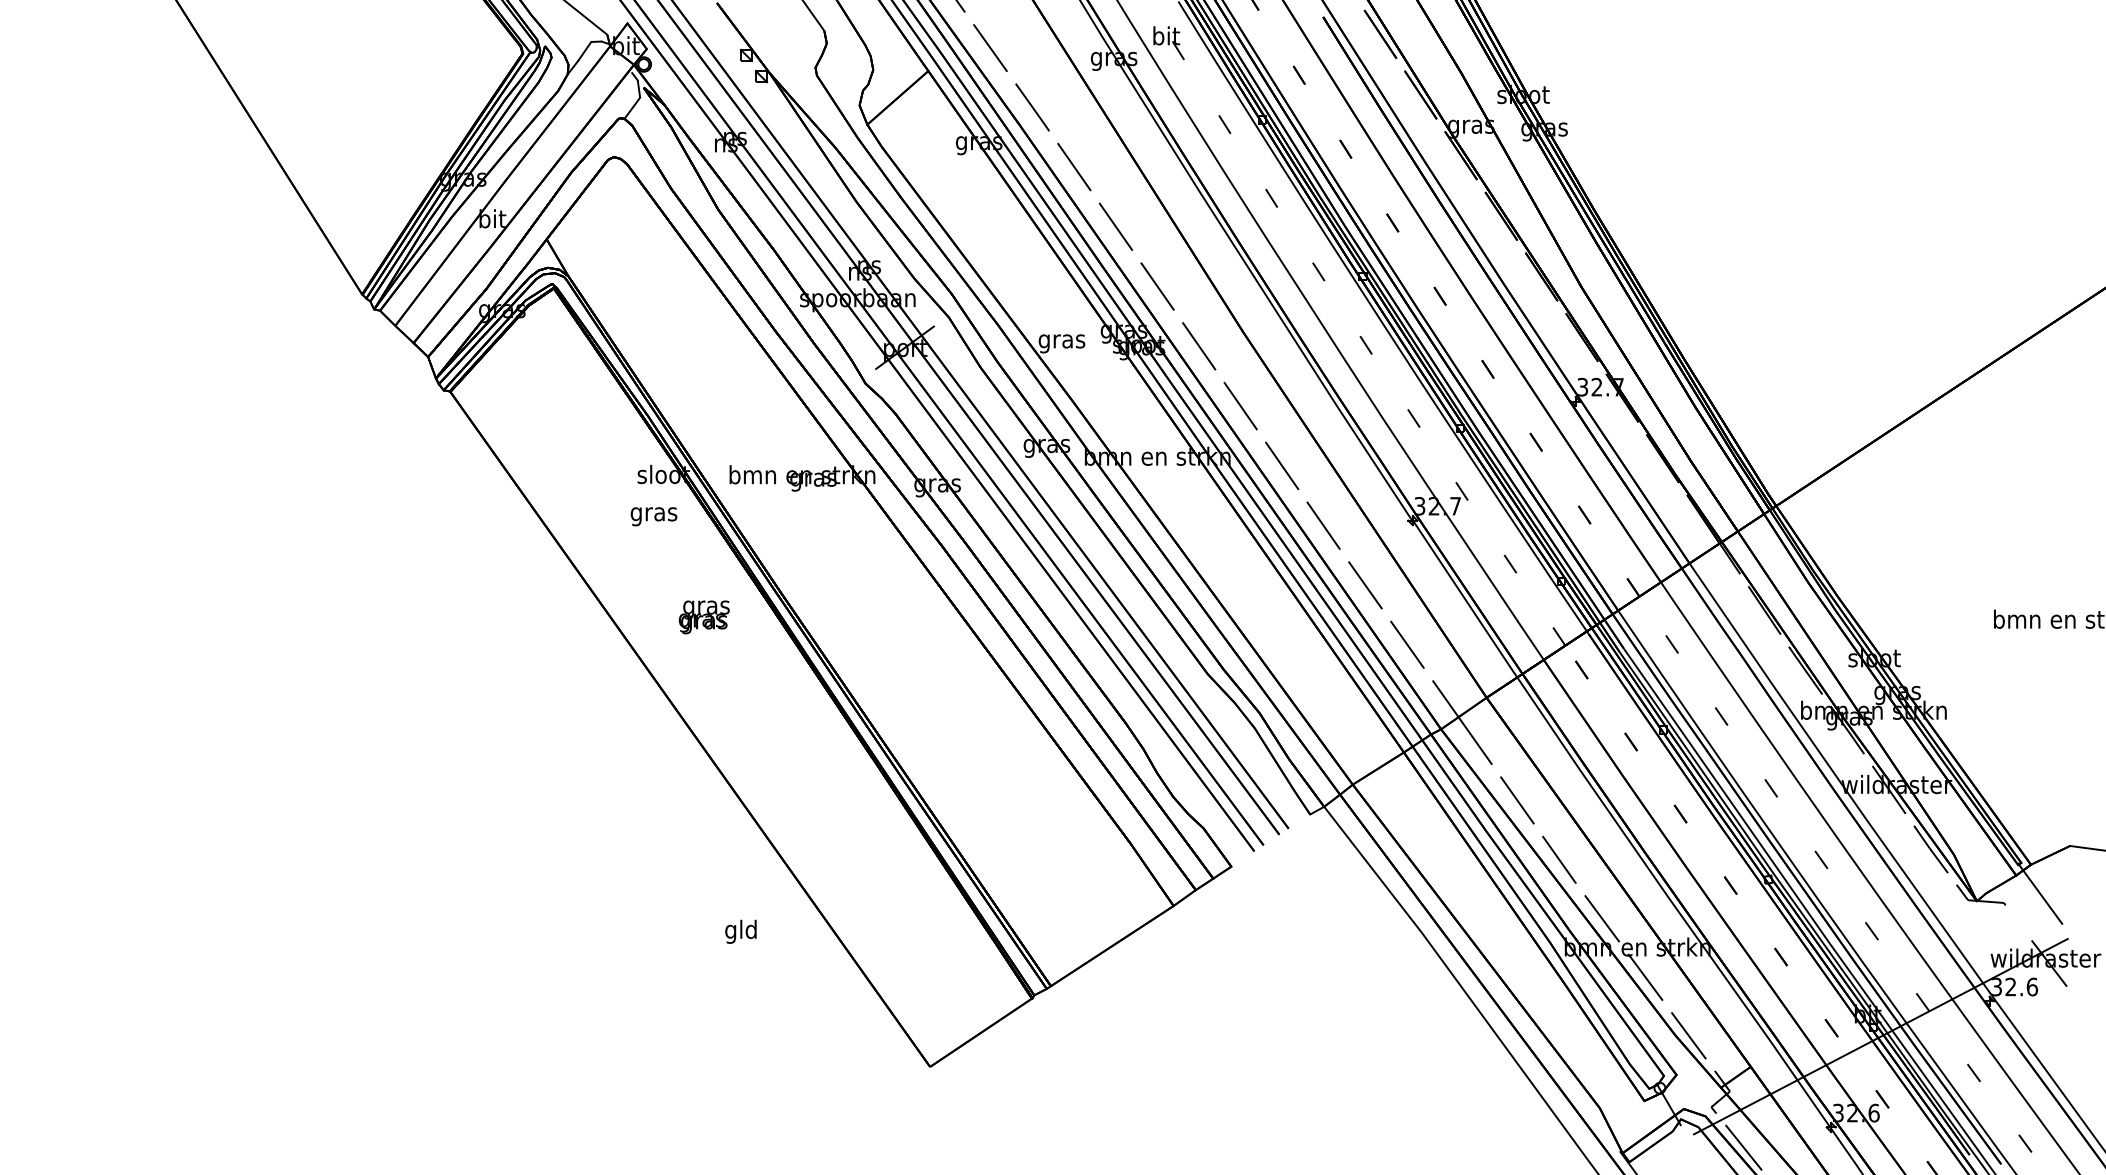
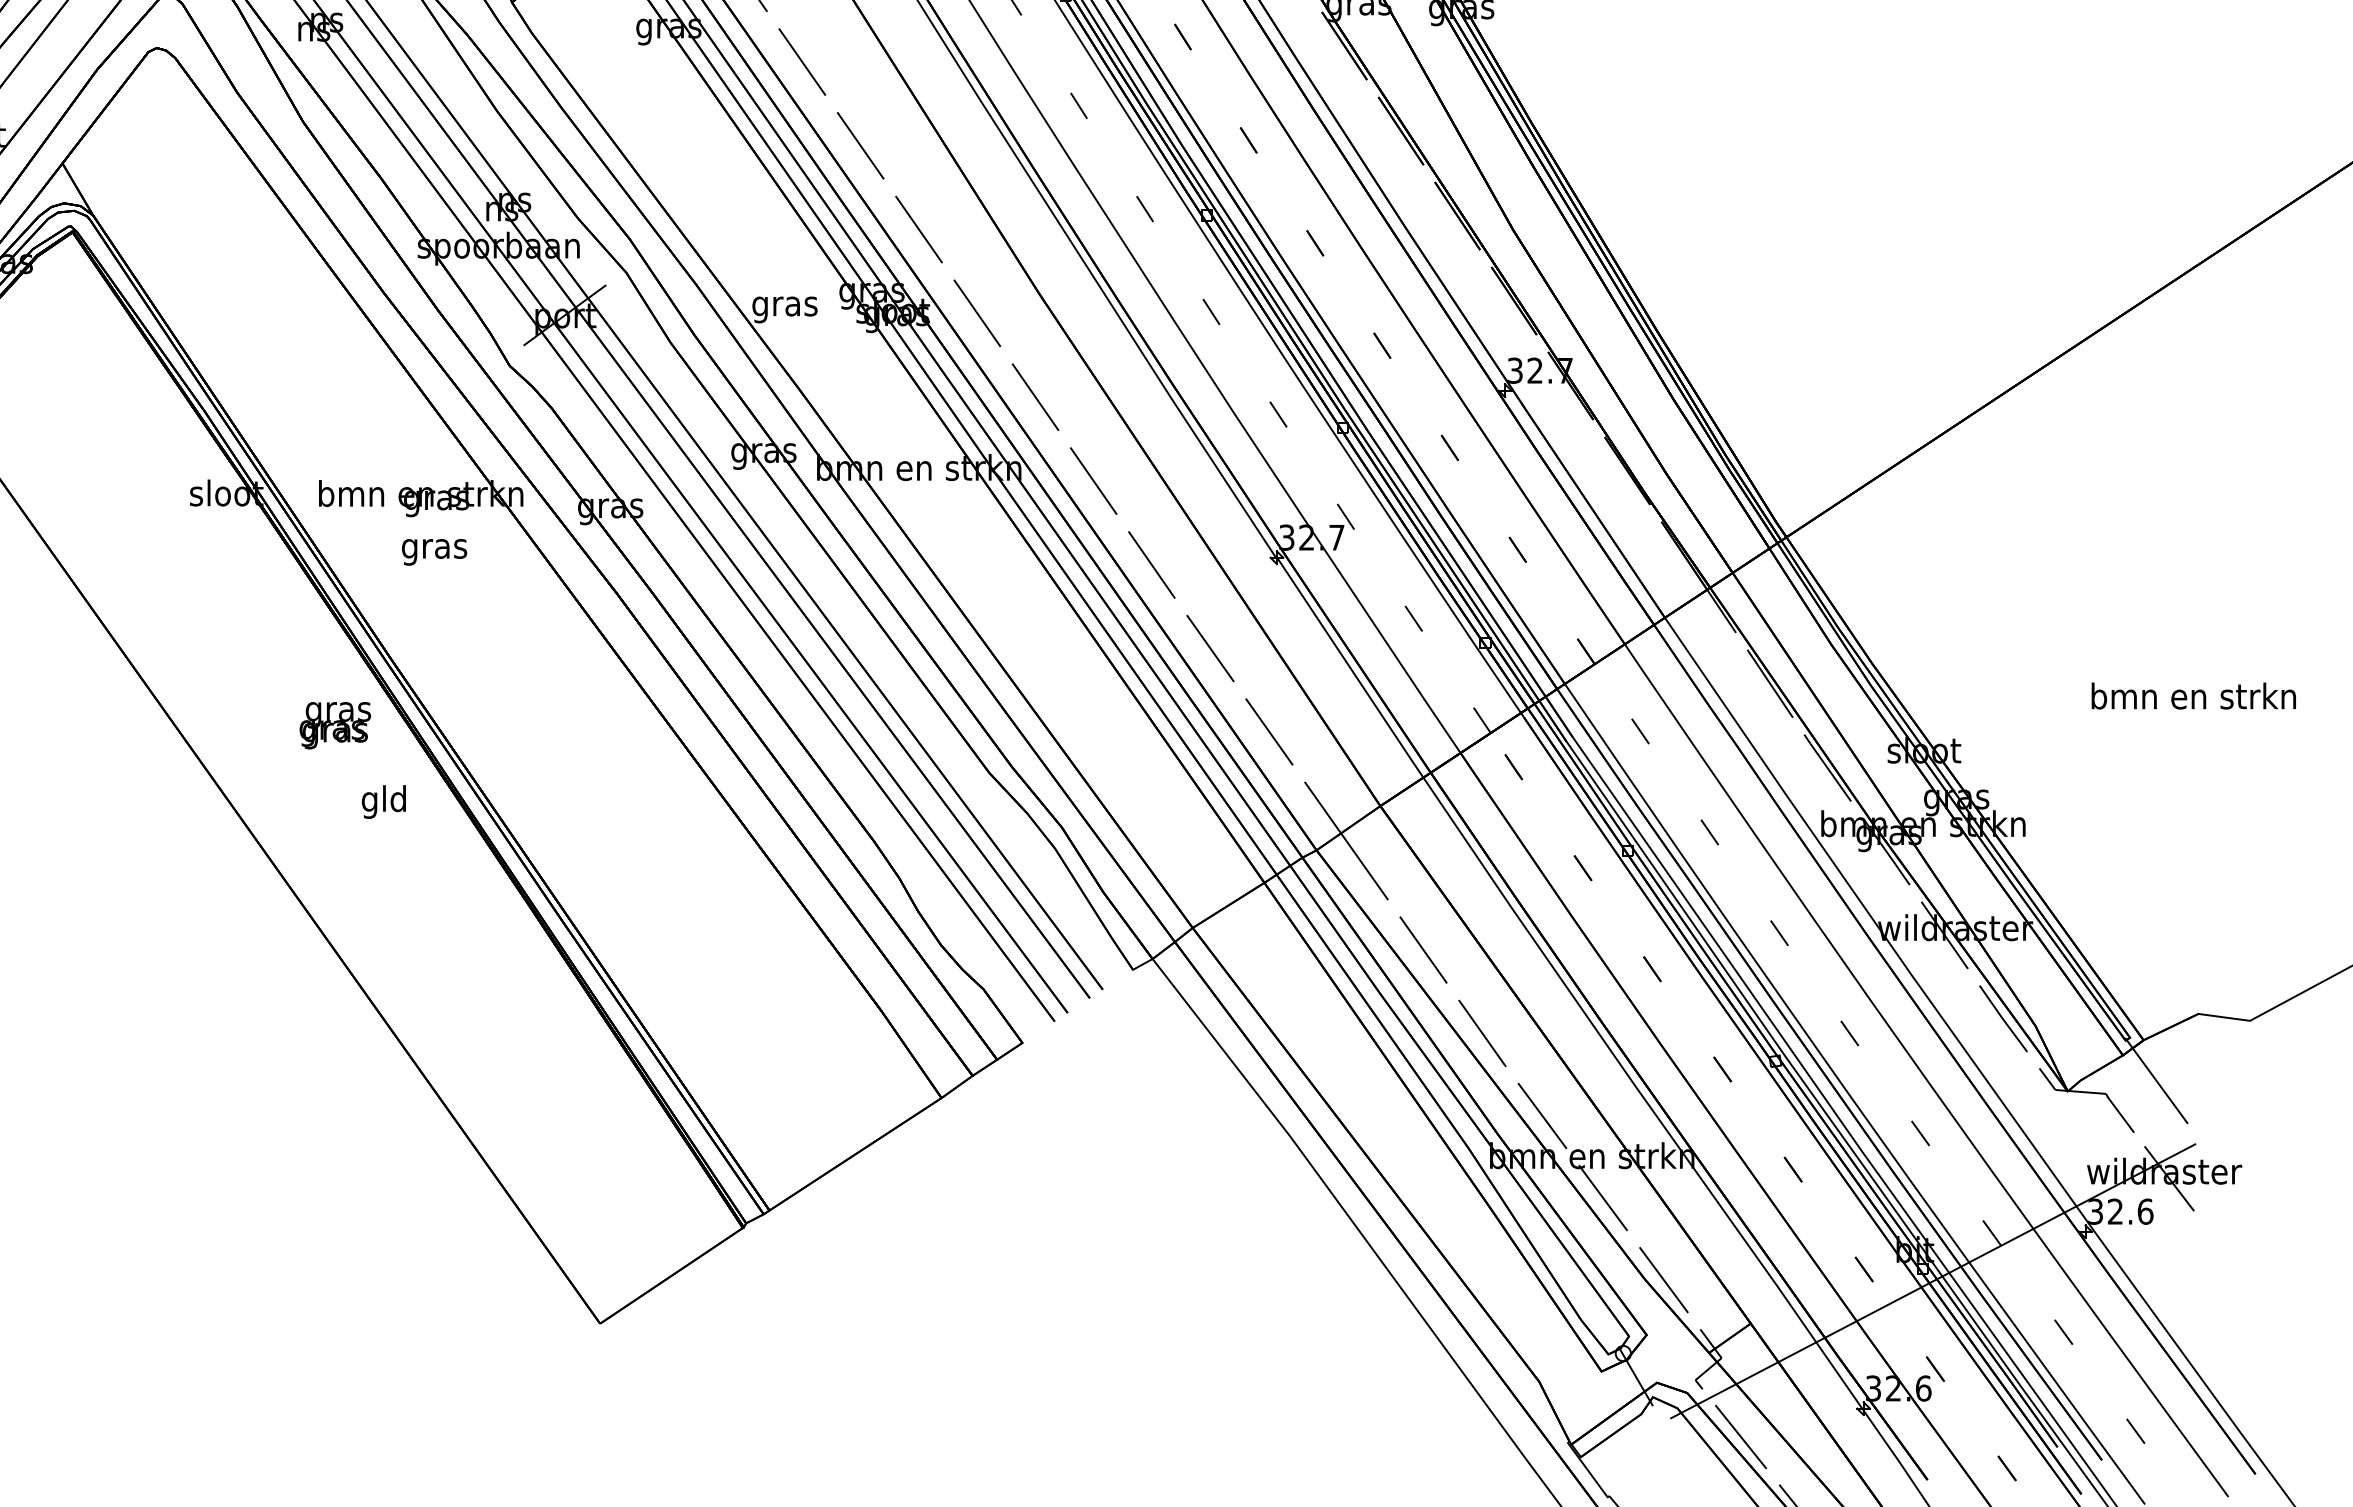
text: (653, 516) -> (433, 551), moved
text: (703, 617) -> (334, 725), moved
line: (2014, 917) -> (2120, 1114), added
text: (740, 931) -> (383, 801), moved

